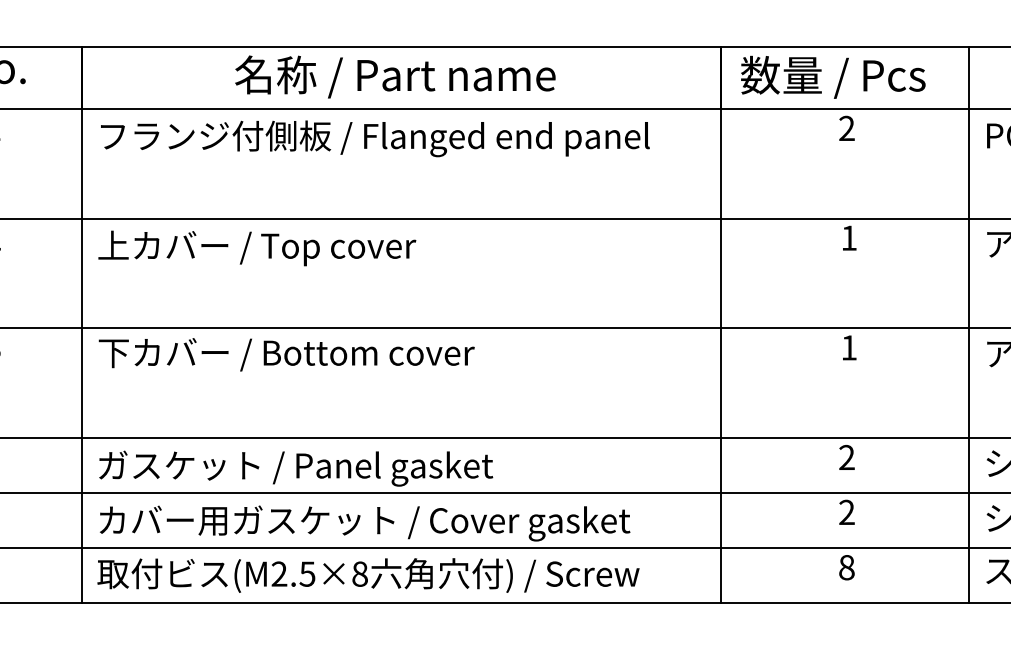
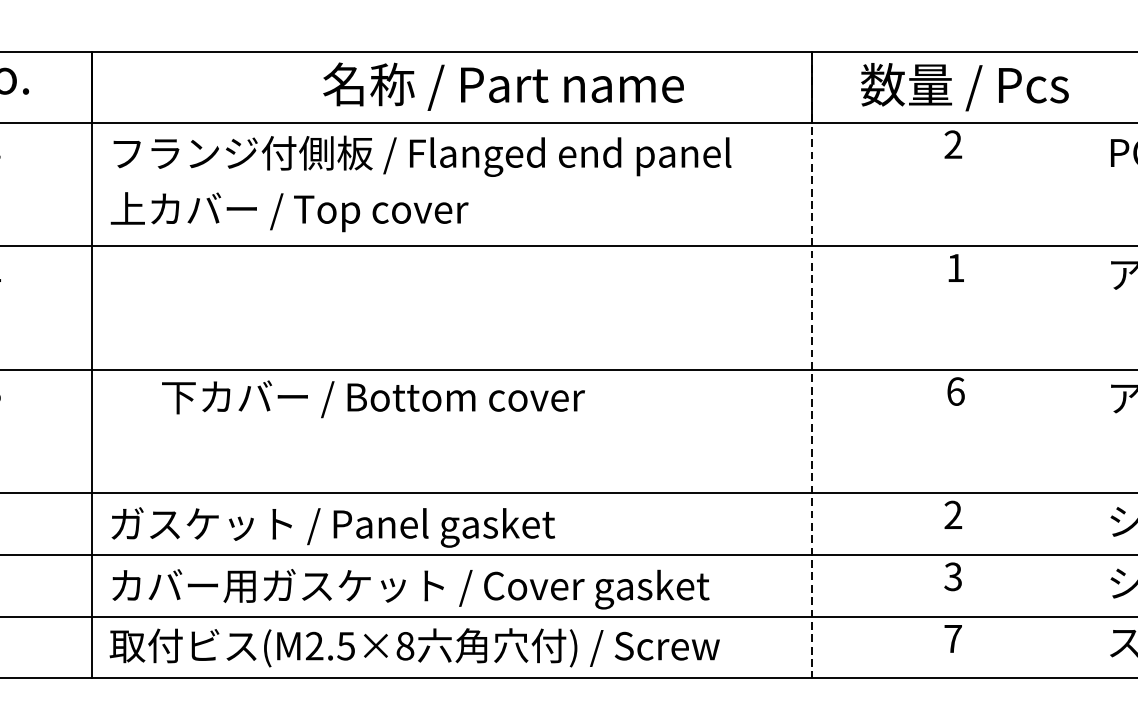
text: (395, 76) -> (503, 86), moved
text: (833, 76) -> (965, 86), moved
text: (257, 248) -> (289, 212), moved
line: (968, 324) -> (1090, 365), removed
line: (721, 325) -> (812, 366), solid -> dashed
text: (849, 347) -> (956, 391), 1 -> 6
text: (286, 354) -> (373, 399), moved
text: (846, 512) -> (952, 576), 2 -> 3
text: (846, 567) -> (952, 638), 8 -> 7

